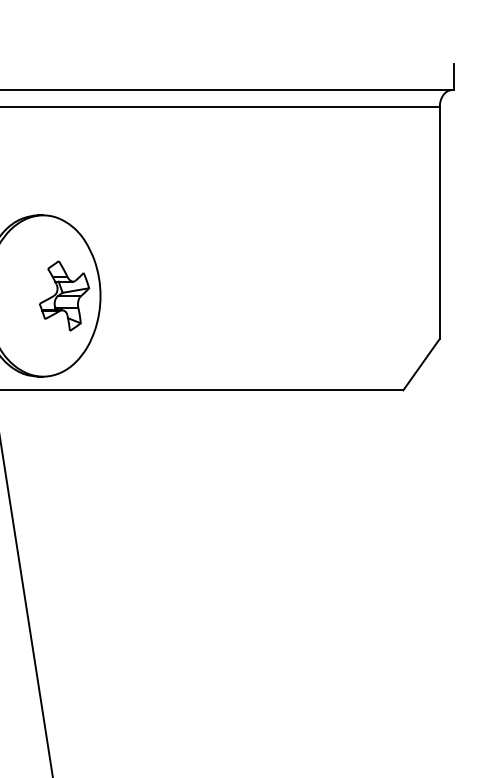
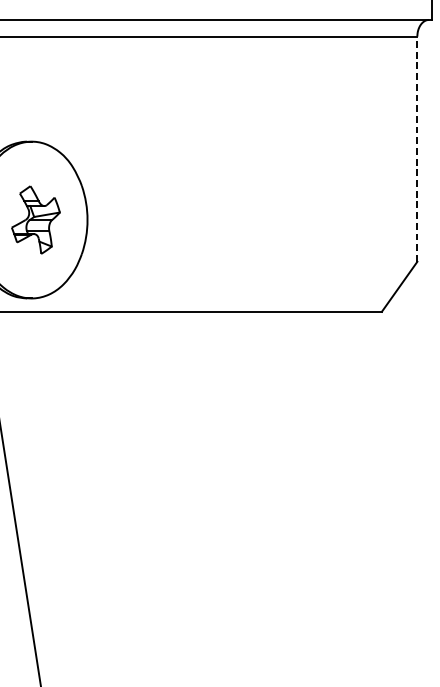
line: (439, 223) -> (417, 149), solid -> dashed
part: (64, 295) -> (35, 219), moved

